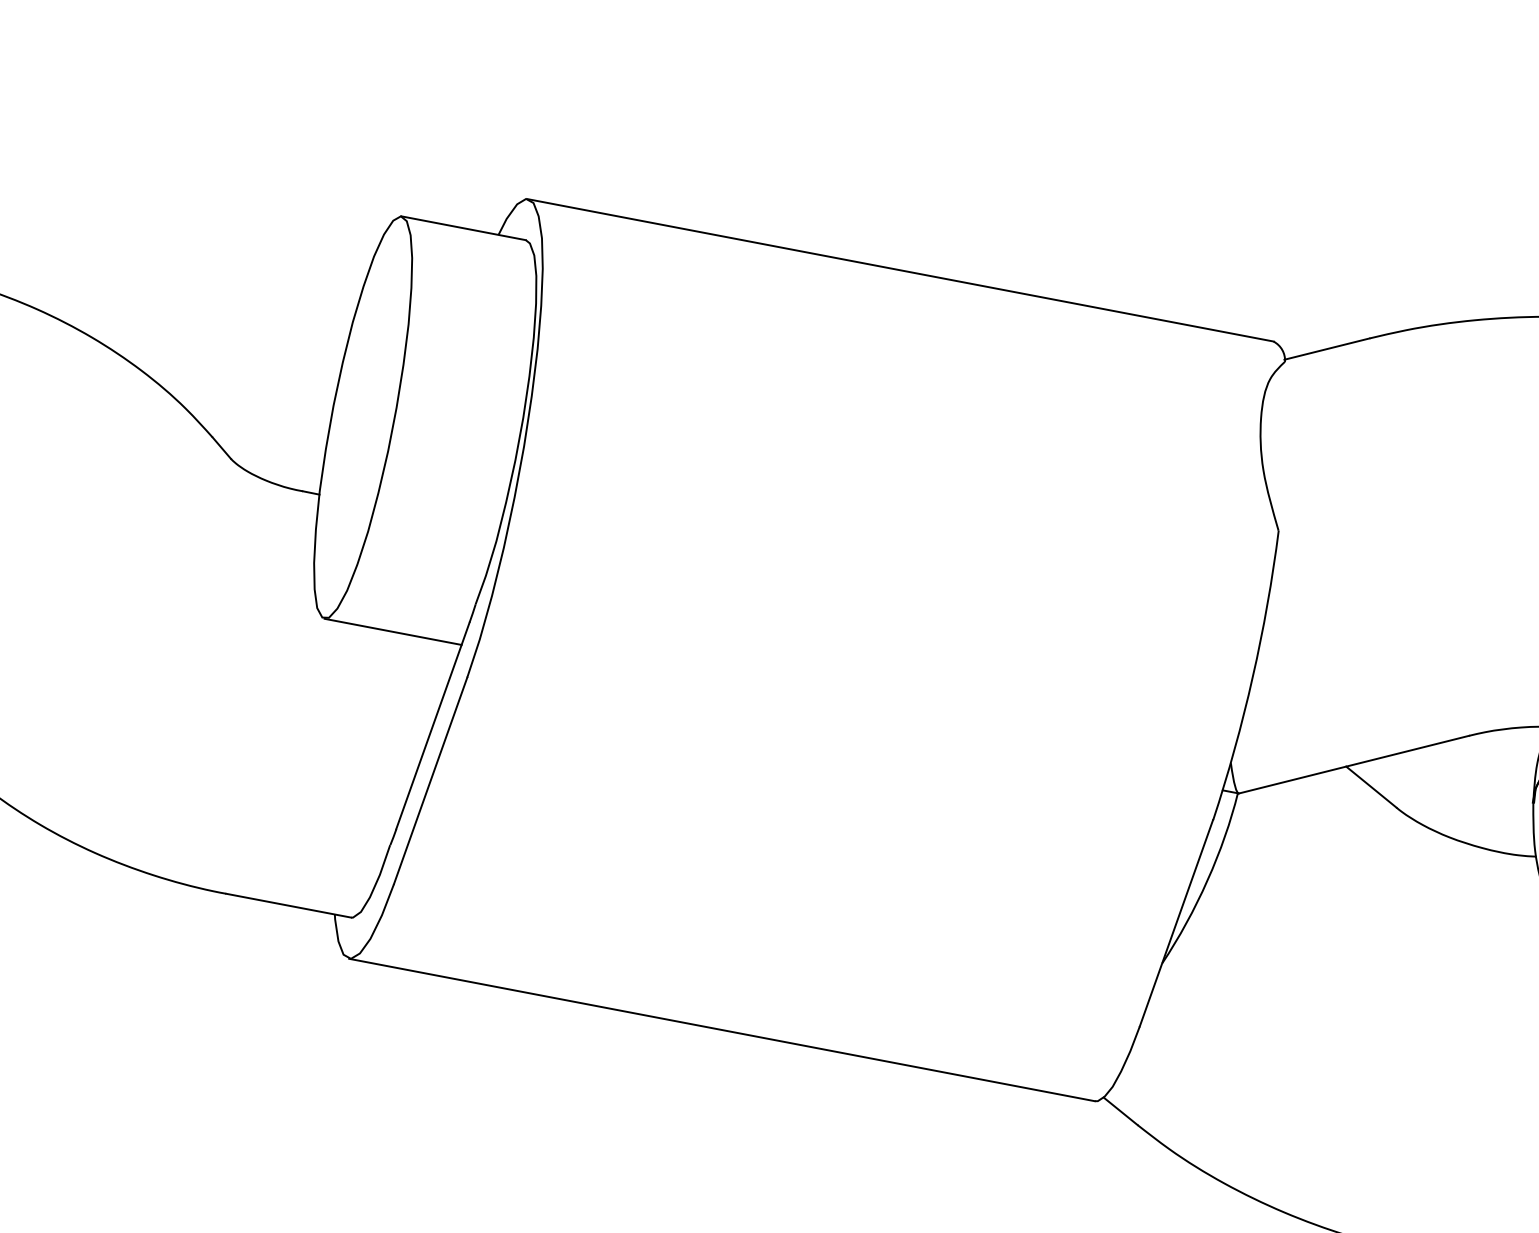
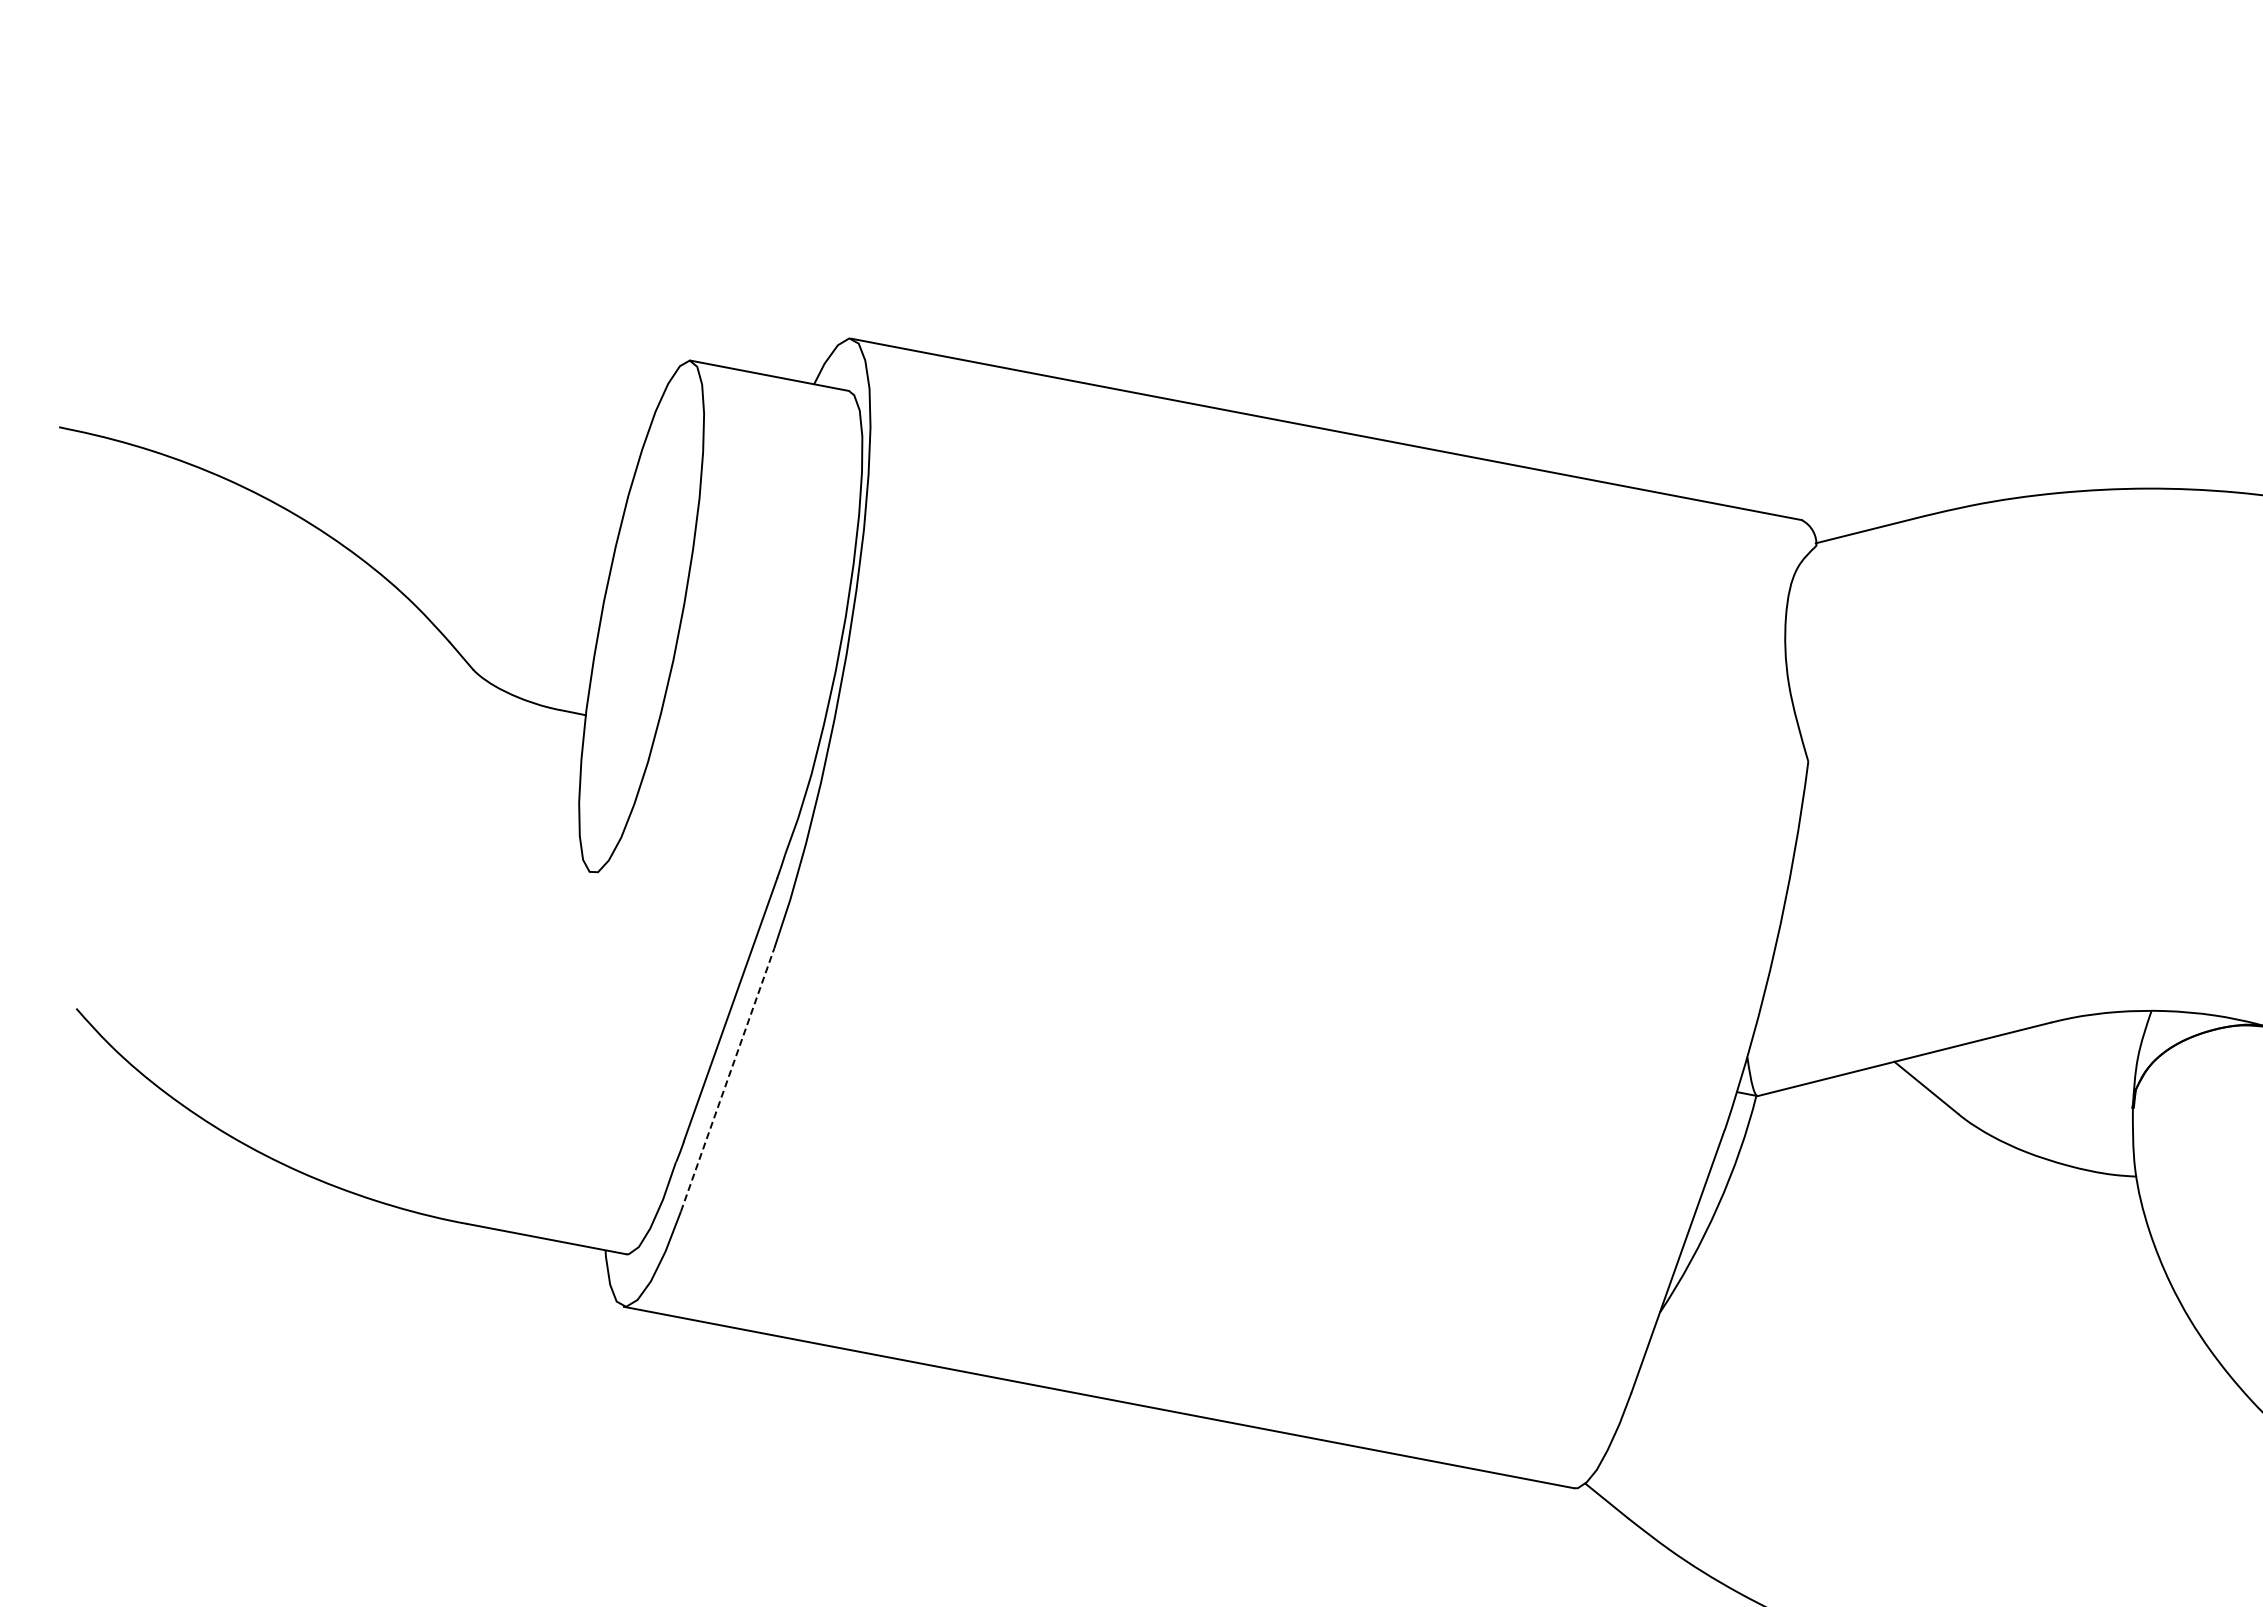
line: (392, 631) -> (679, 889), removed
line: (430, 781) -> (727, 1080), solid -> dashed

